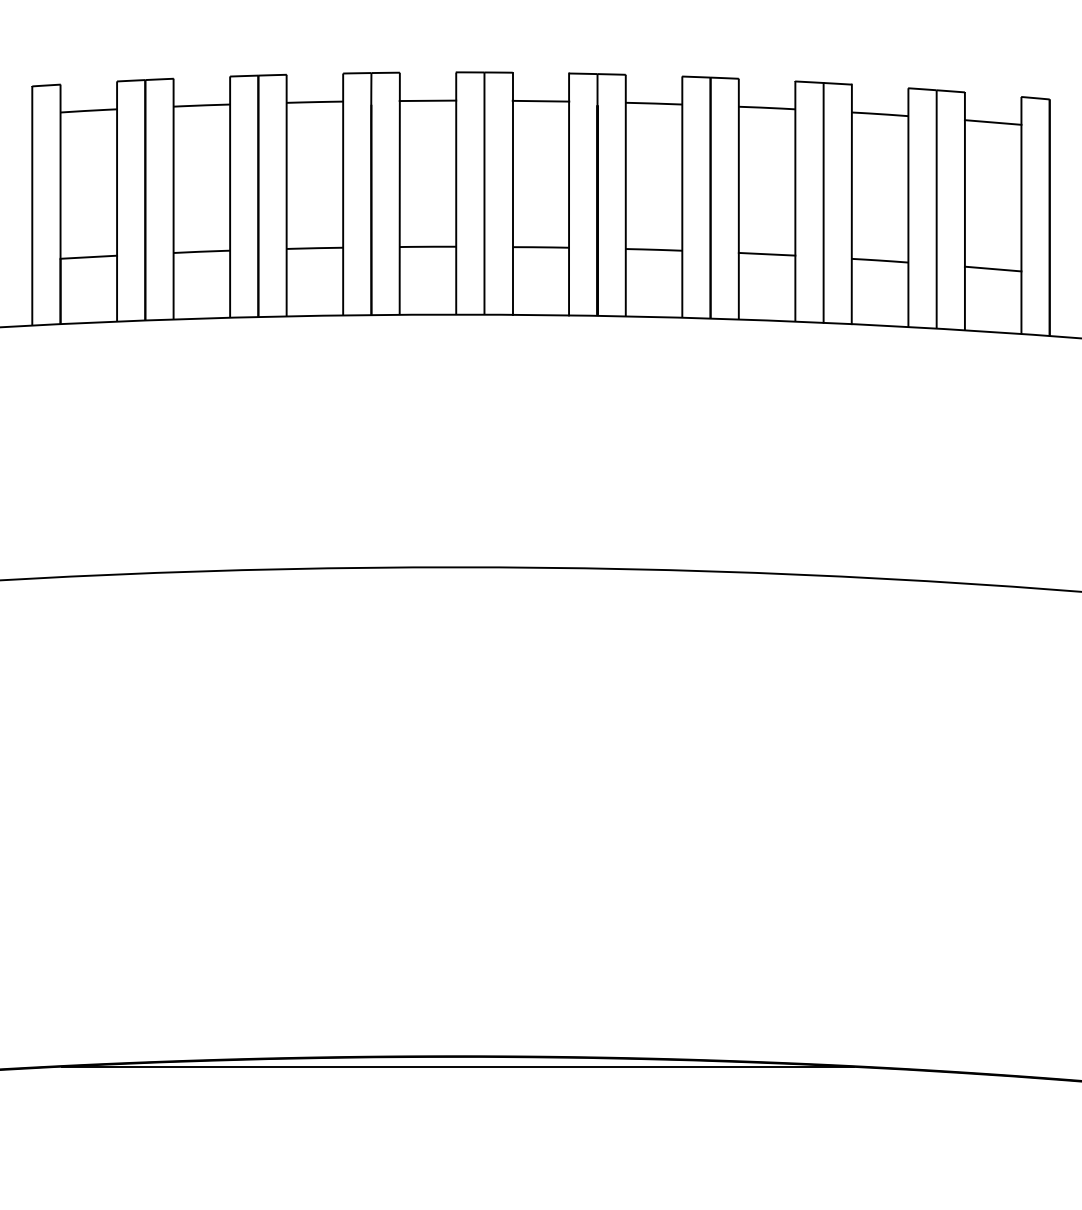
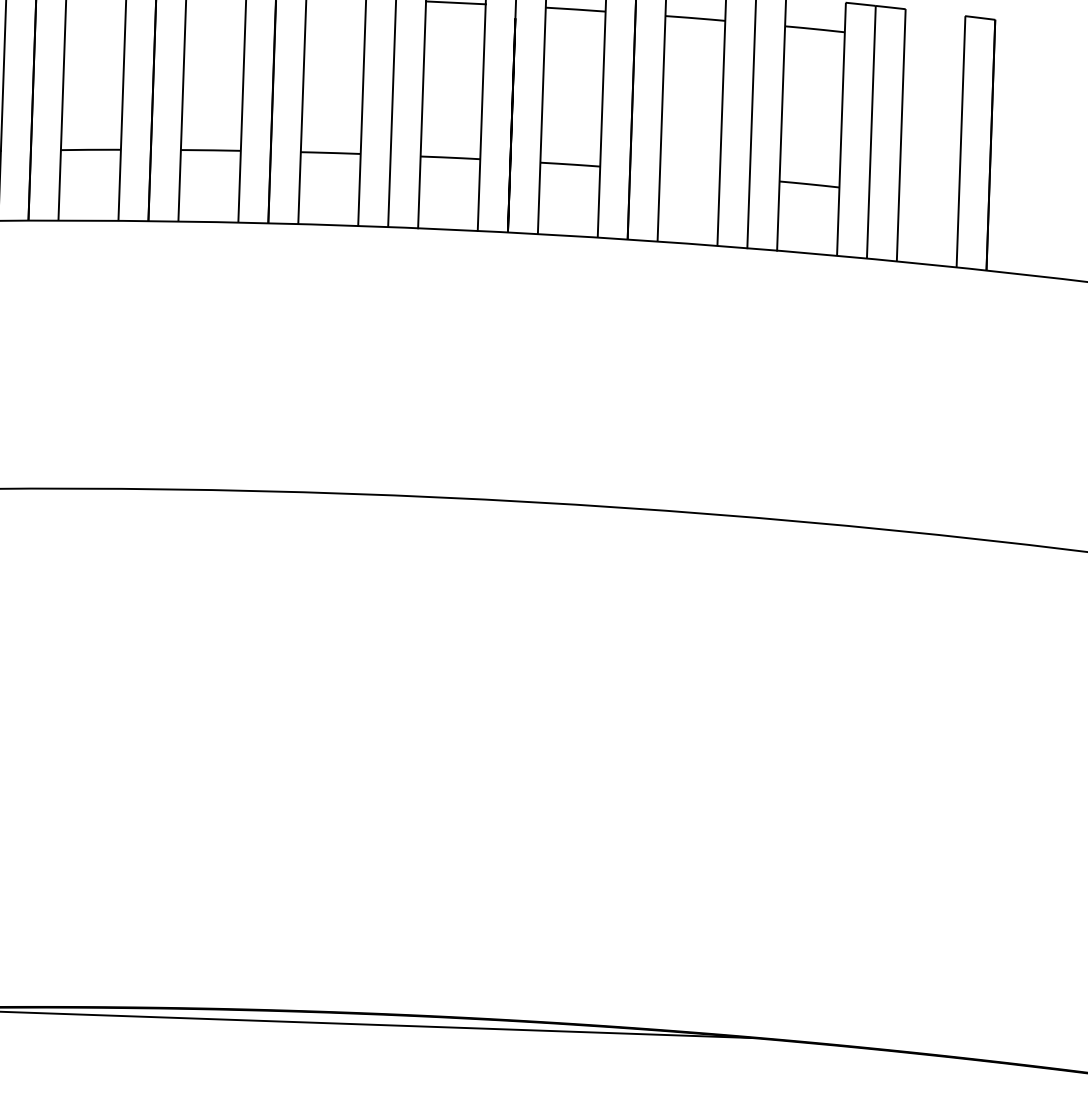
line: (992, 122) -> (933, 42), removed
line: (766, 253) -> (689, 172), removed
line: (992, 268) -> (928, 196), removed

